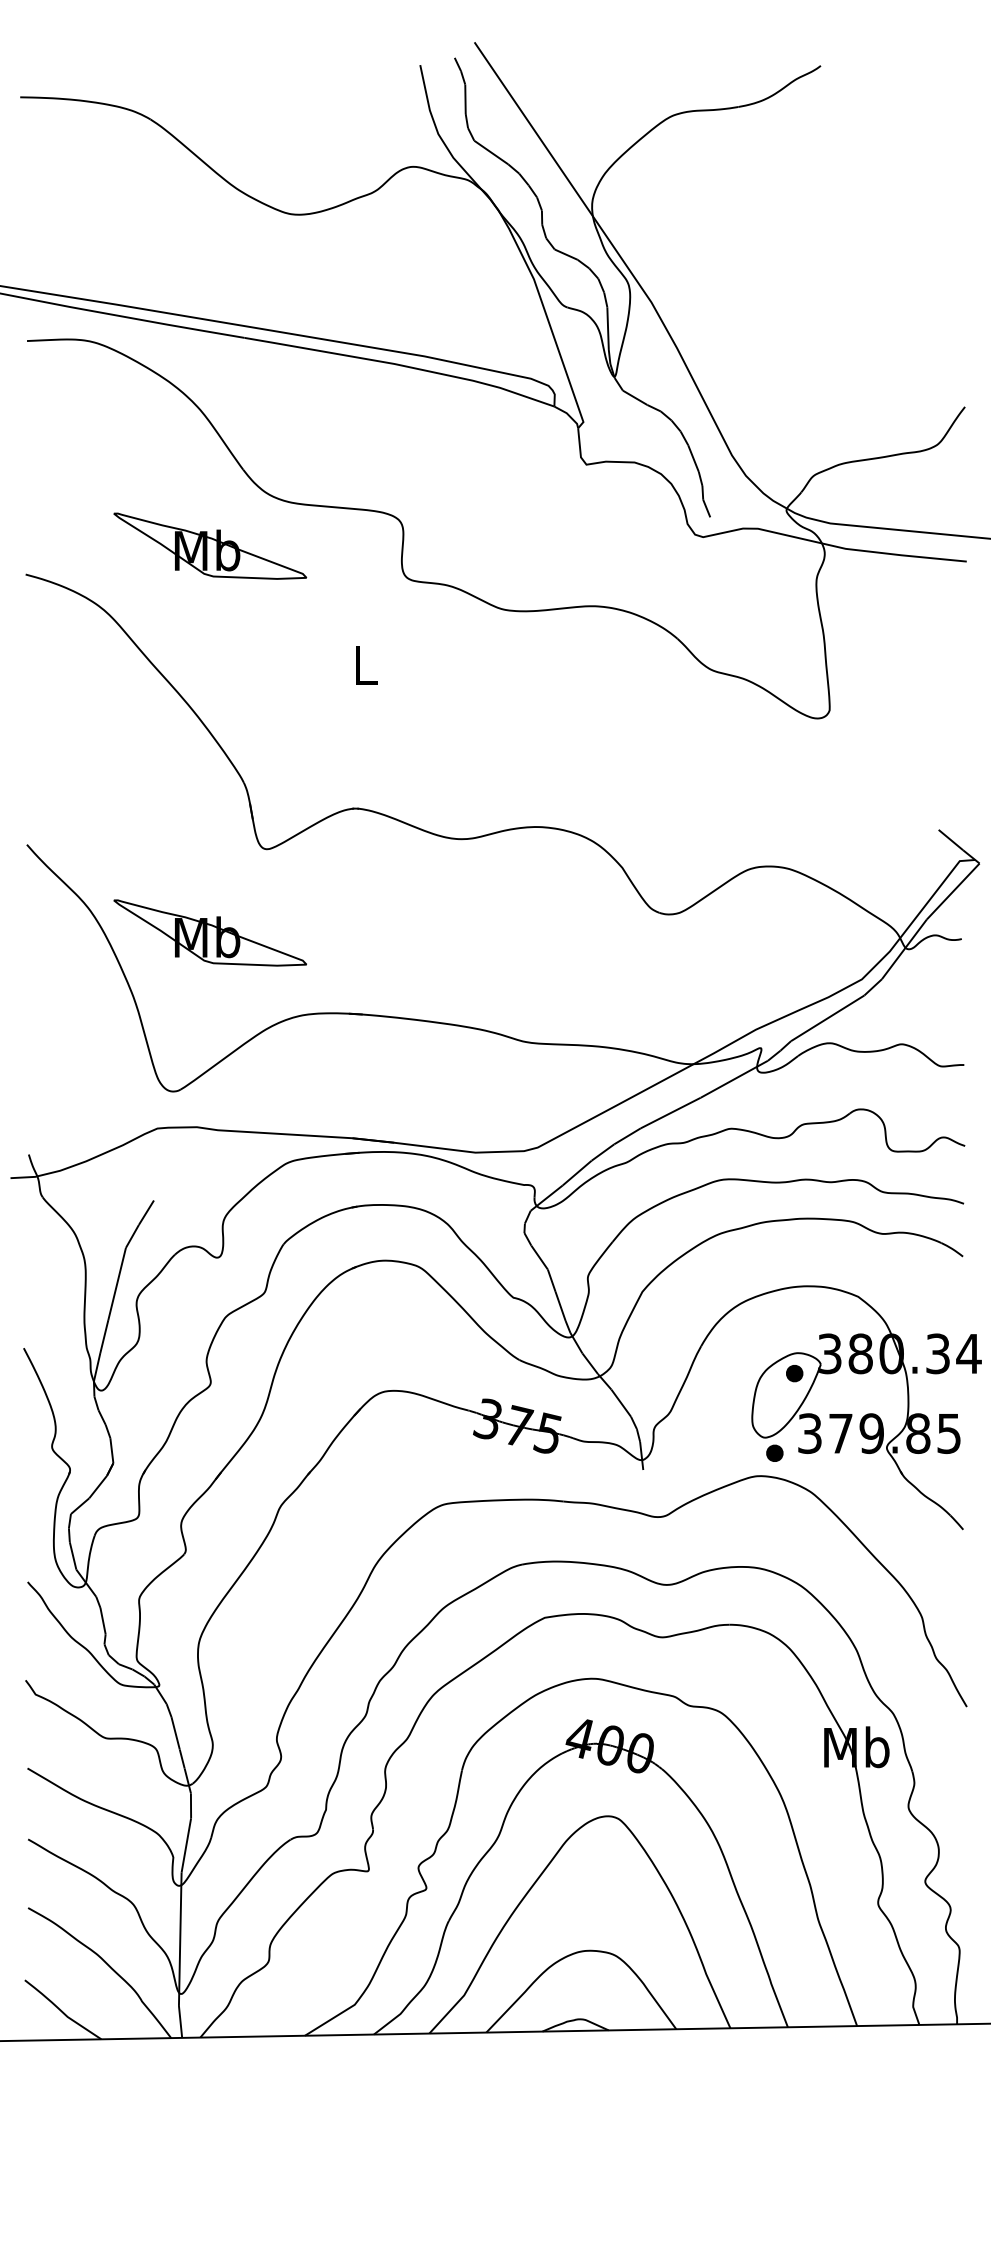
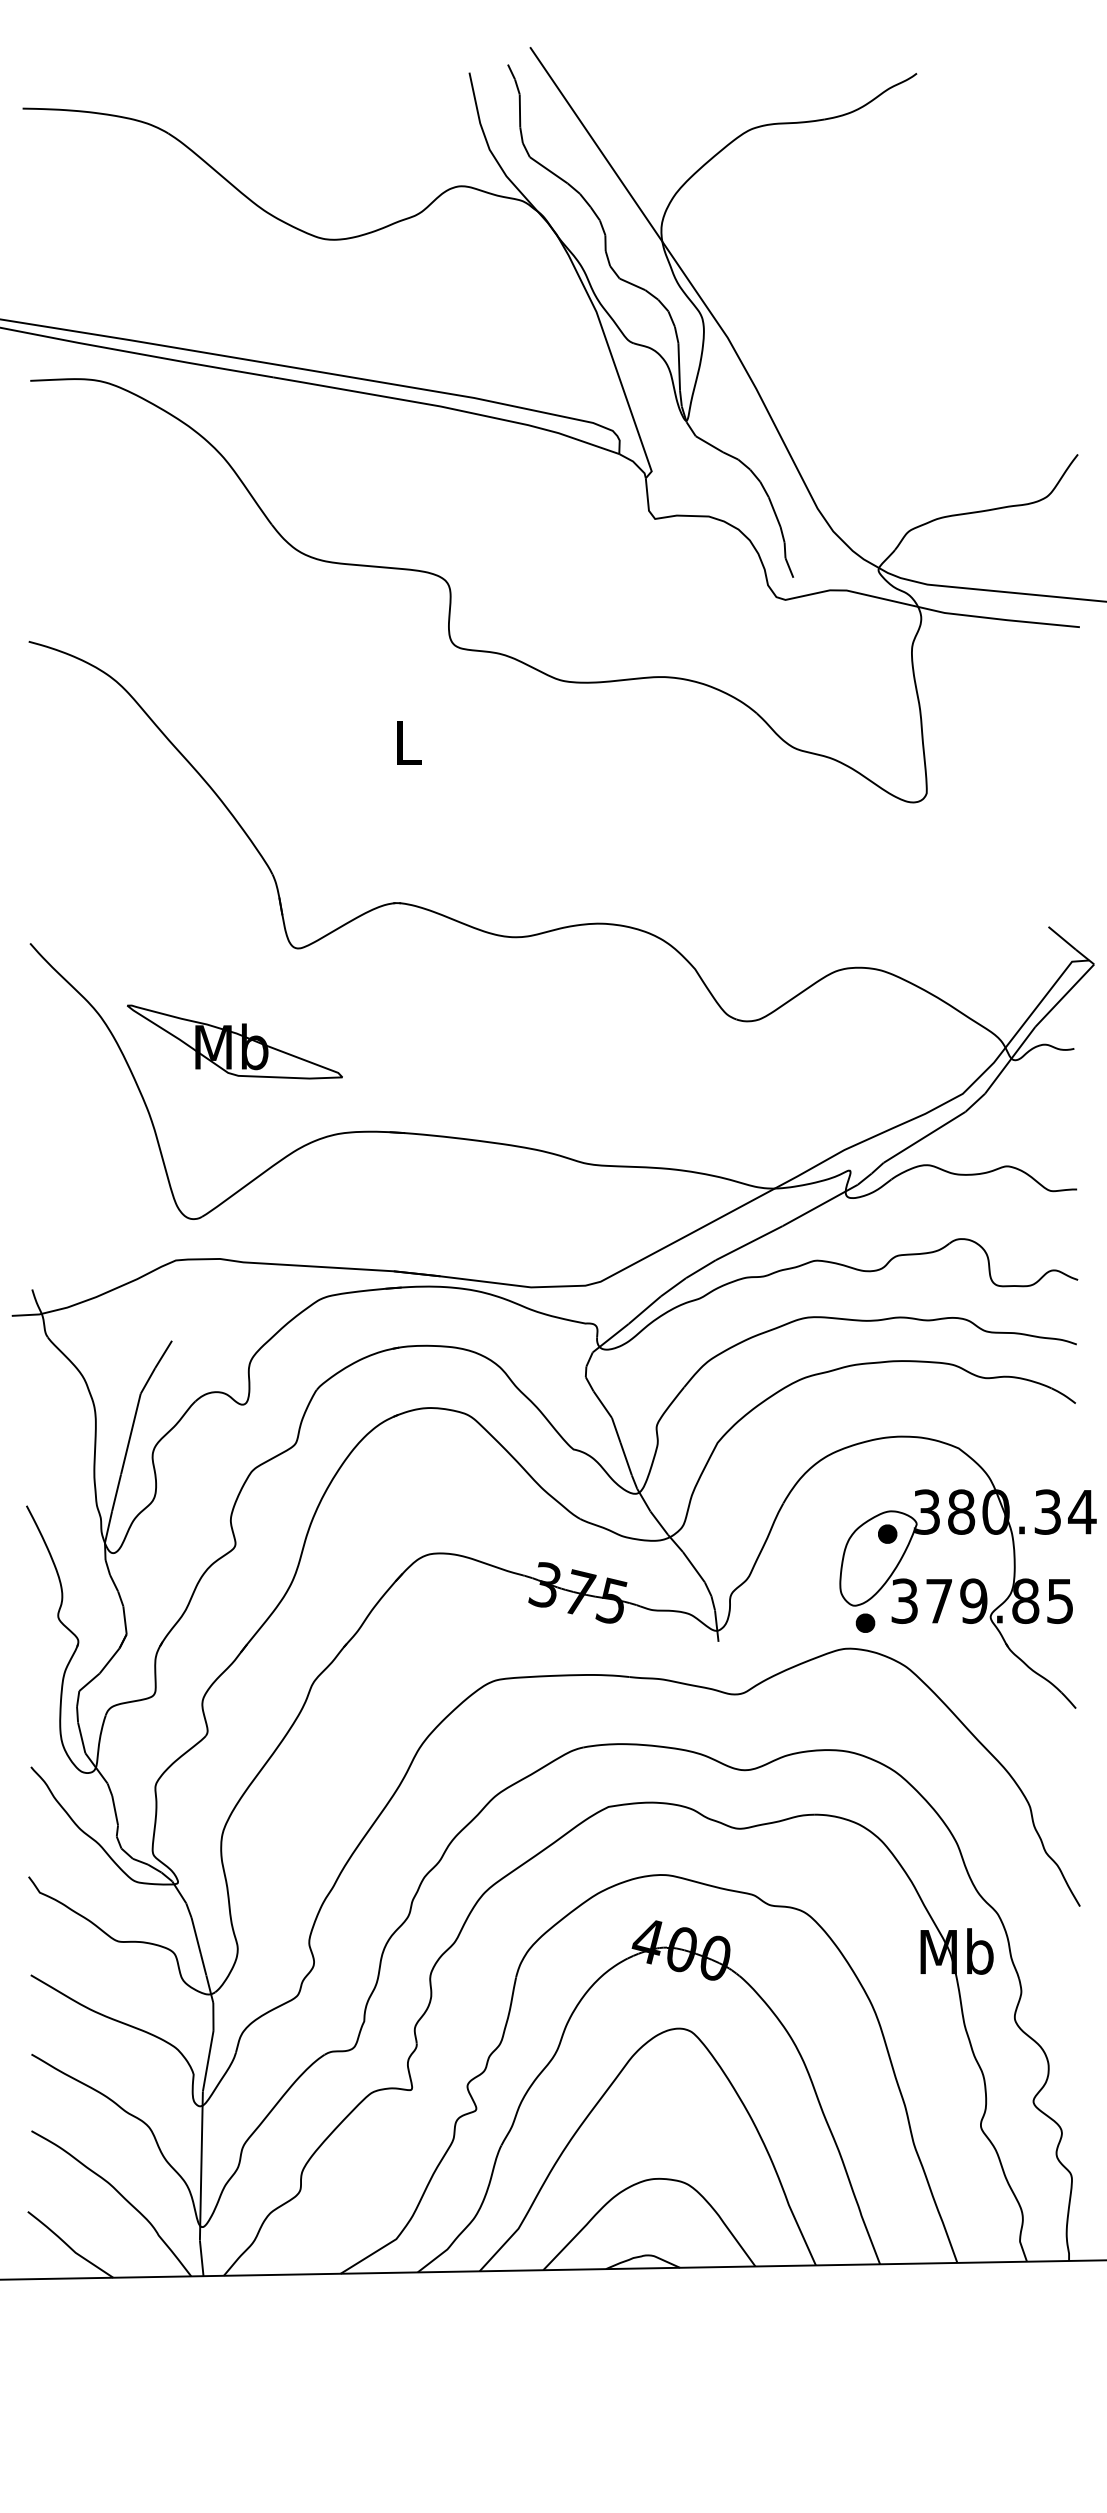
part: (209, 545) -> (234, 609), removed

